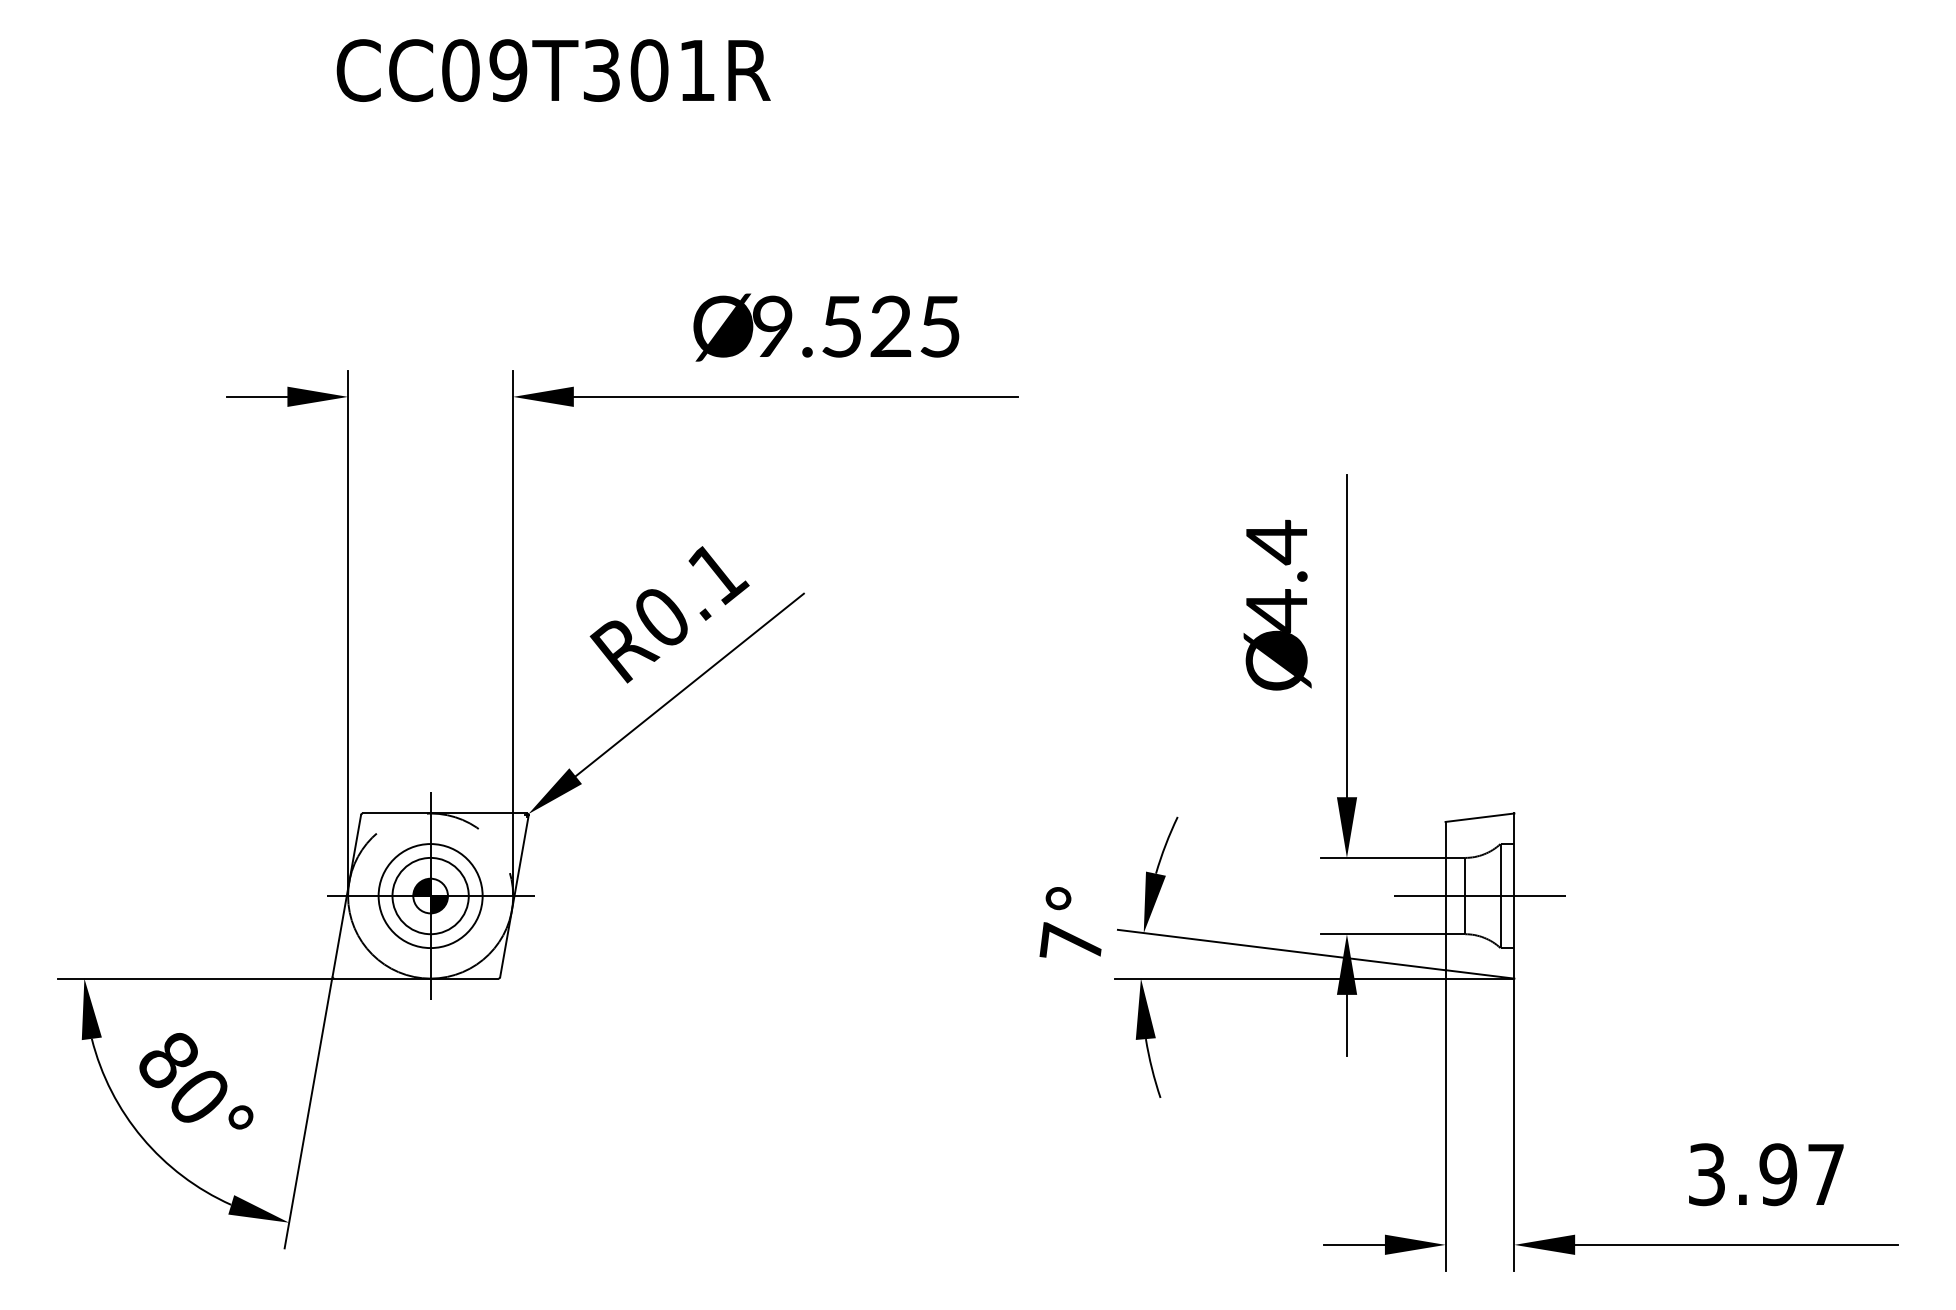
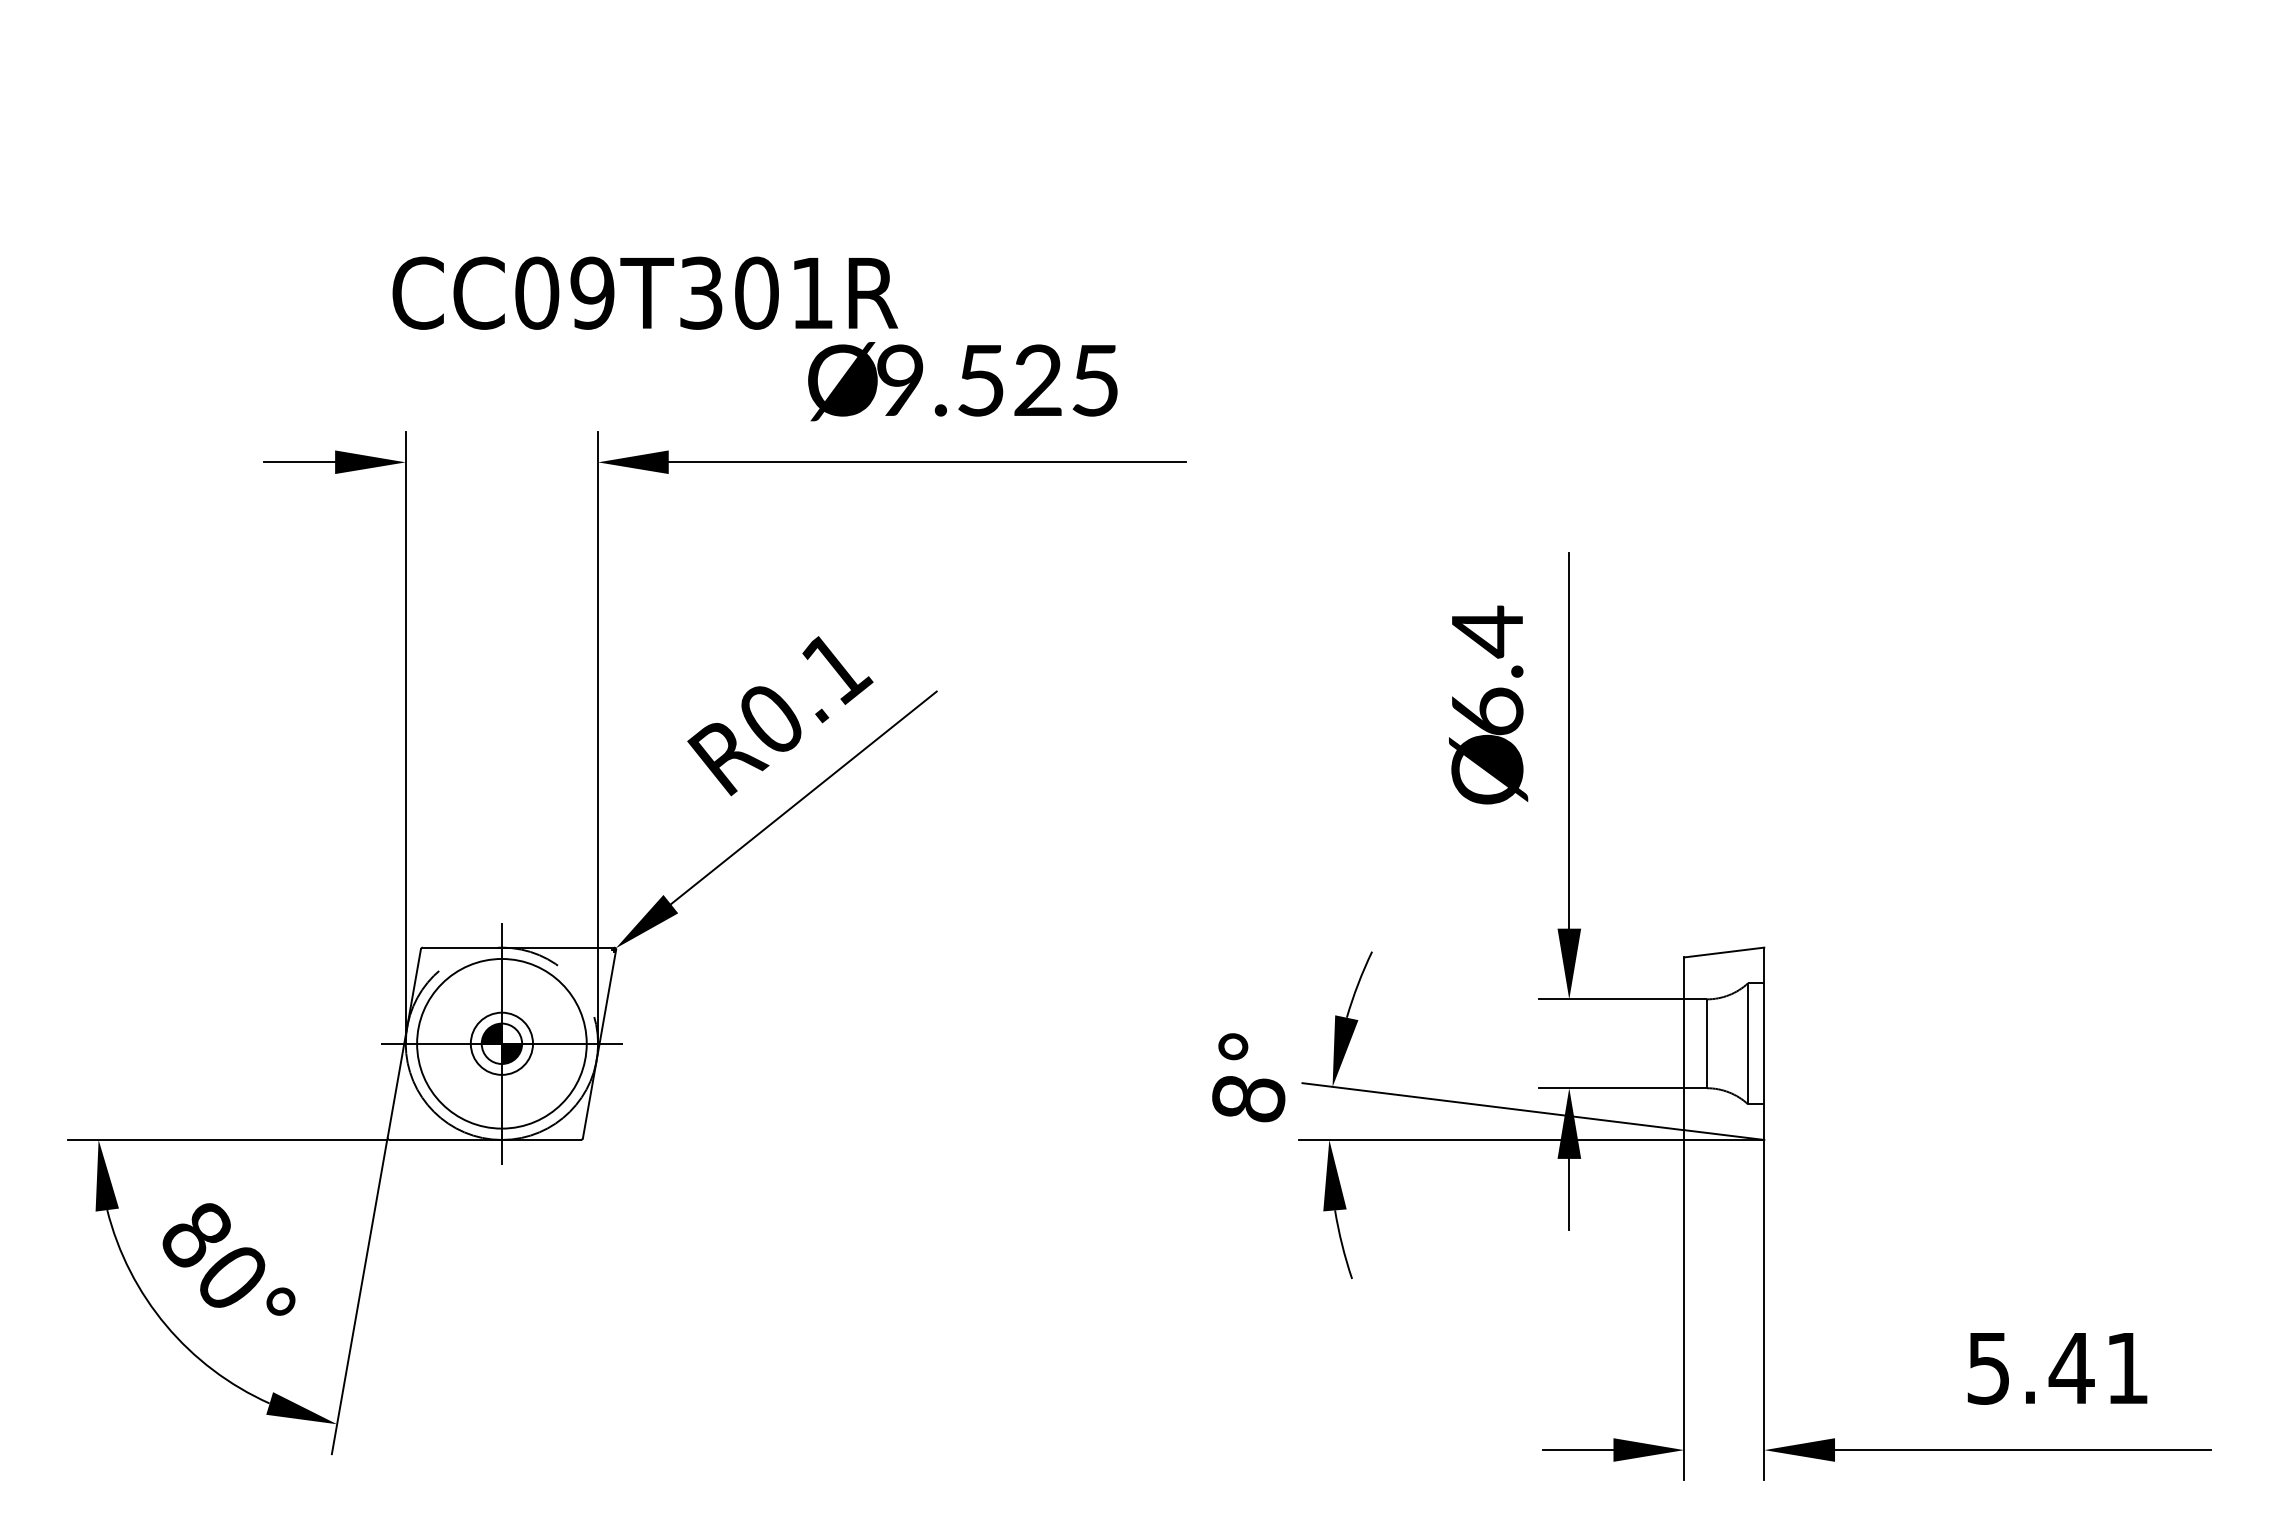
text: (553, 69) -> (645, 292), moved
text: (1276, 610) -> (1487, 711), 4.4 -> 6.4
circle: (430, 895) -> (501, 1043), size x0.7
circle: (430, 895) -> (501, 1043), size x1.4
line: (1480, 895) -> (1724, 1043), removed
text: (1071, 943) -> (1248, 1098), 7° -> 8°
text: (1766, 1173) -> (2057, 1367), 3.97 -> 5.41

